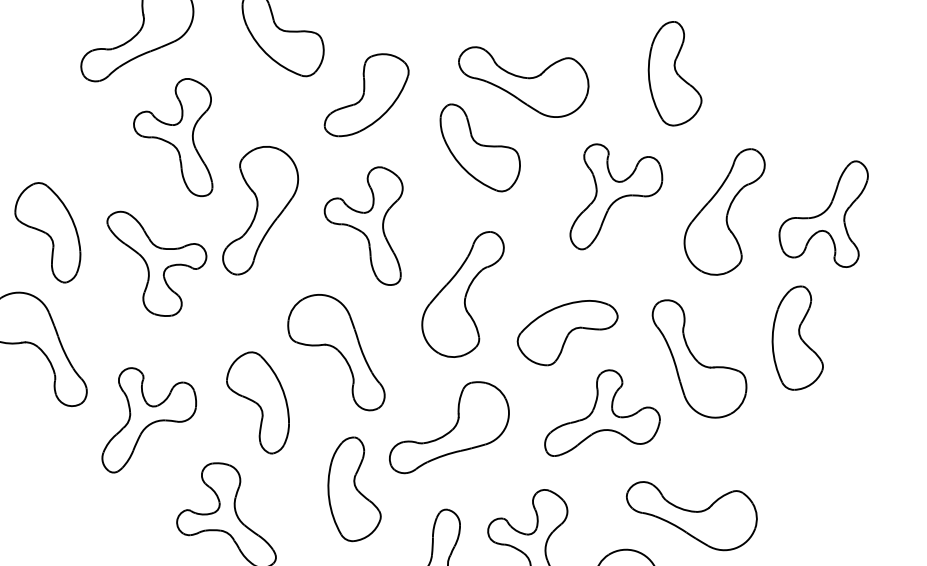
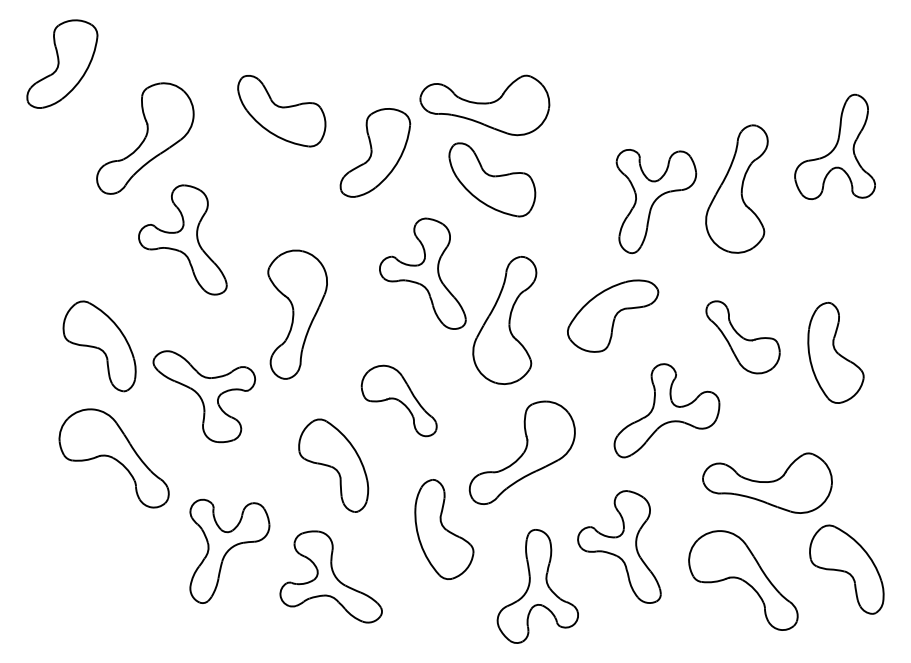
part: (676, 74) -> (665, 69), removed
part: (522, 79) -> (484, 105), moved
part: (177, 133) -> (182, 239), moved
part: (616, 202) -> (656, 201), moved
part: (825, 209) -> (834, 146), moved
part: (260, 212) -> (297, 314), moved
part: (366, 222) -> (422, 273), moved
part: (151, 265) -> (204, 396), moved
part: (567, 331) -> (613, 315), moved
part: (799, 338) -> (835, 352), moved
part: (337, 350) -> (398, 400), size x0.7
part: (697, 360) -> (742, 337), size x0.7
part: (150, 425) -> (229, 550), moved

